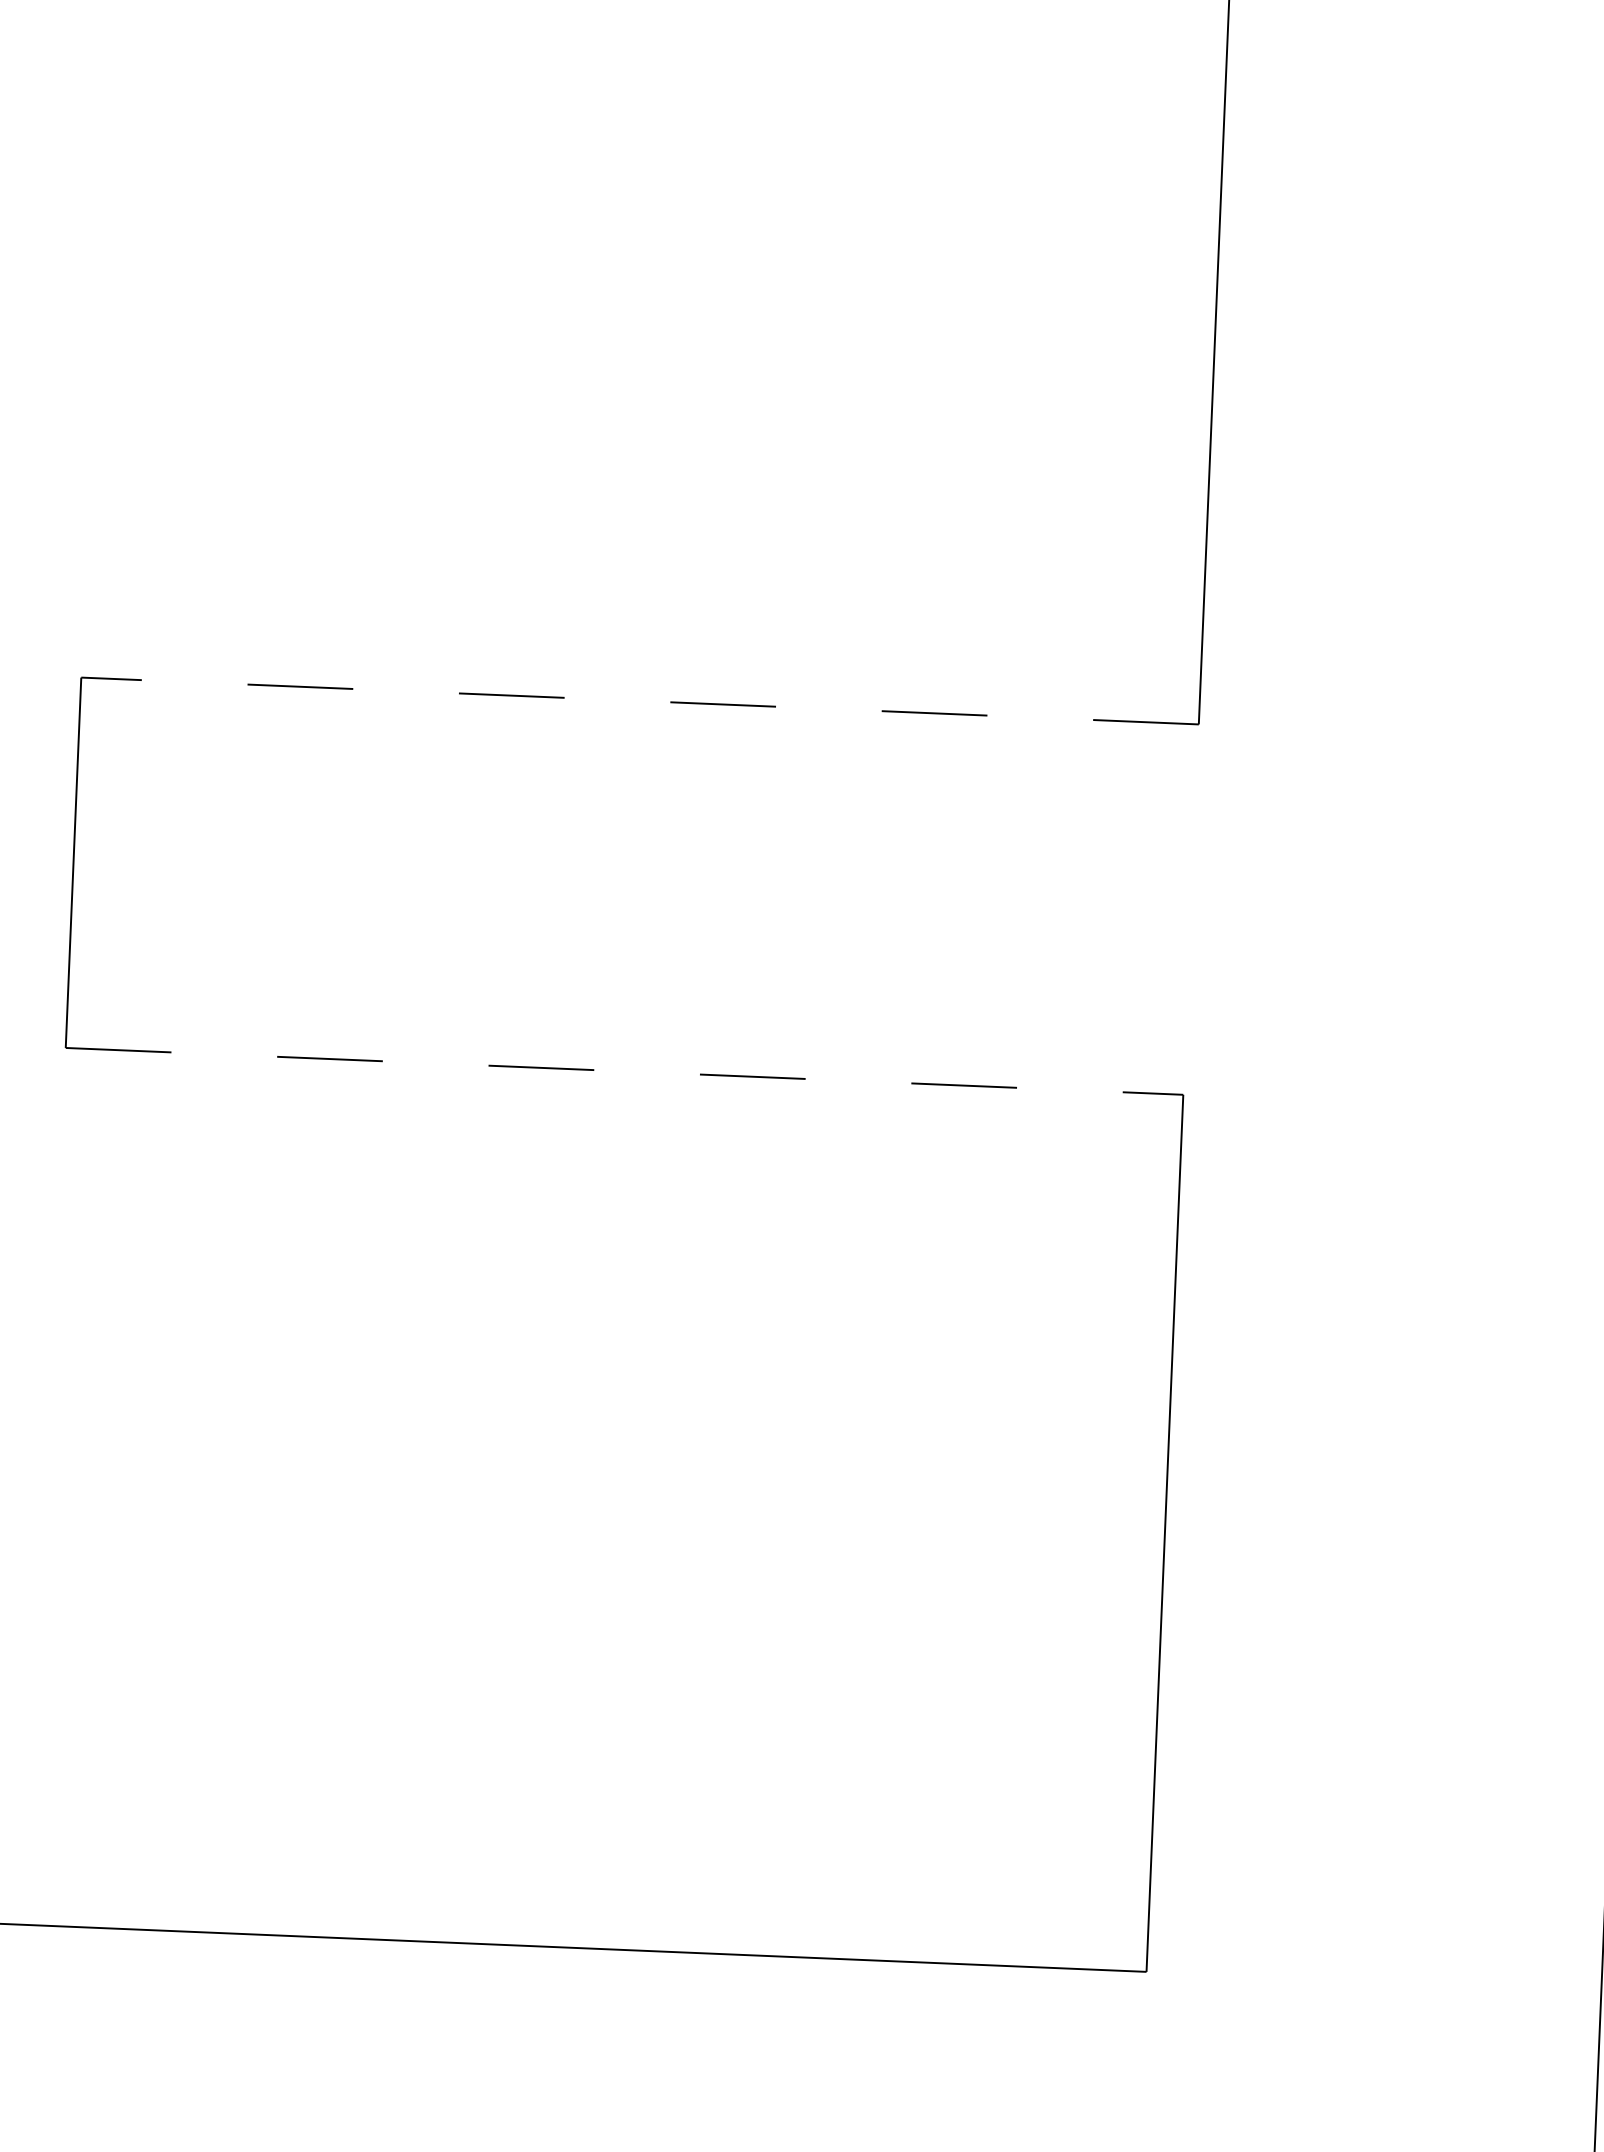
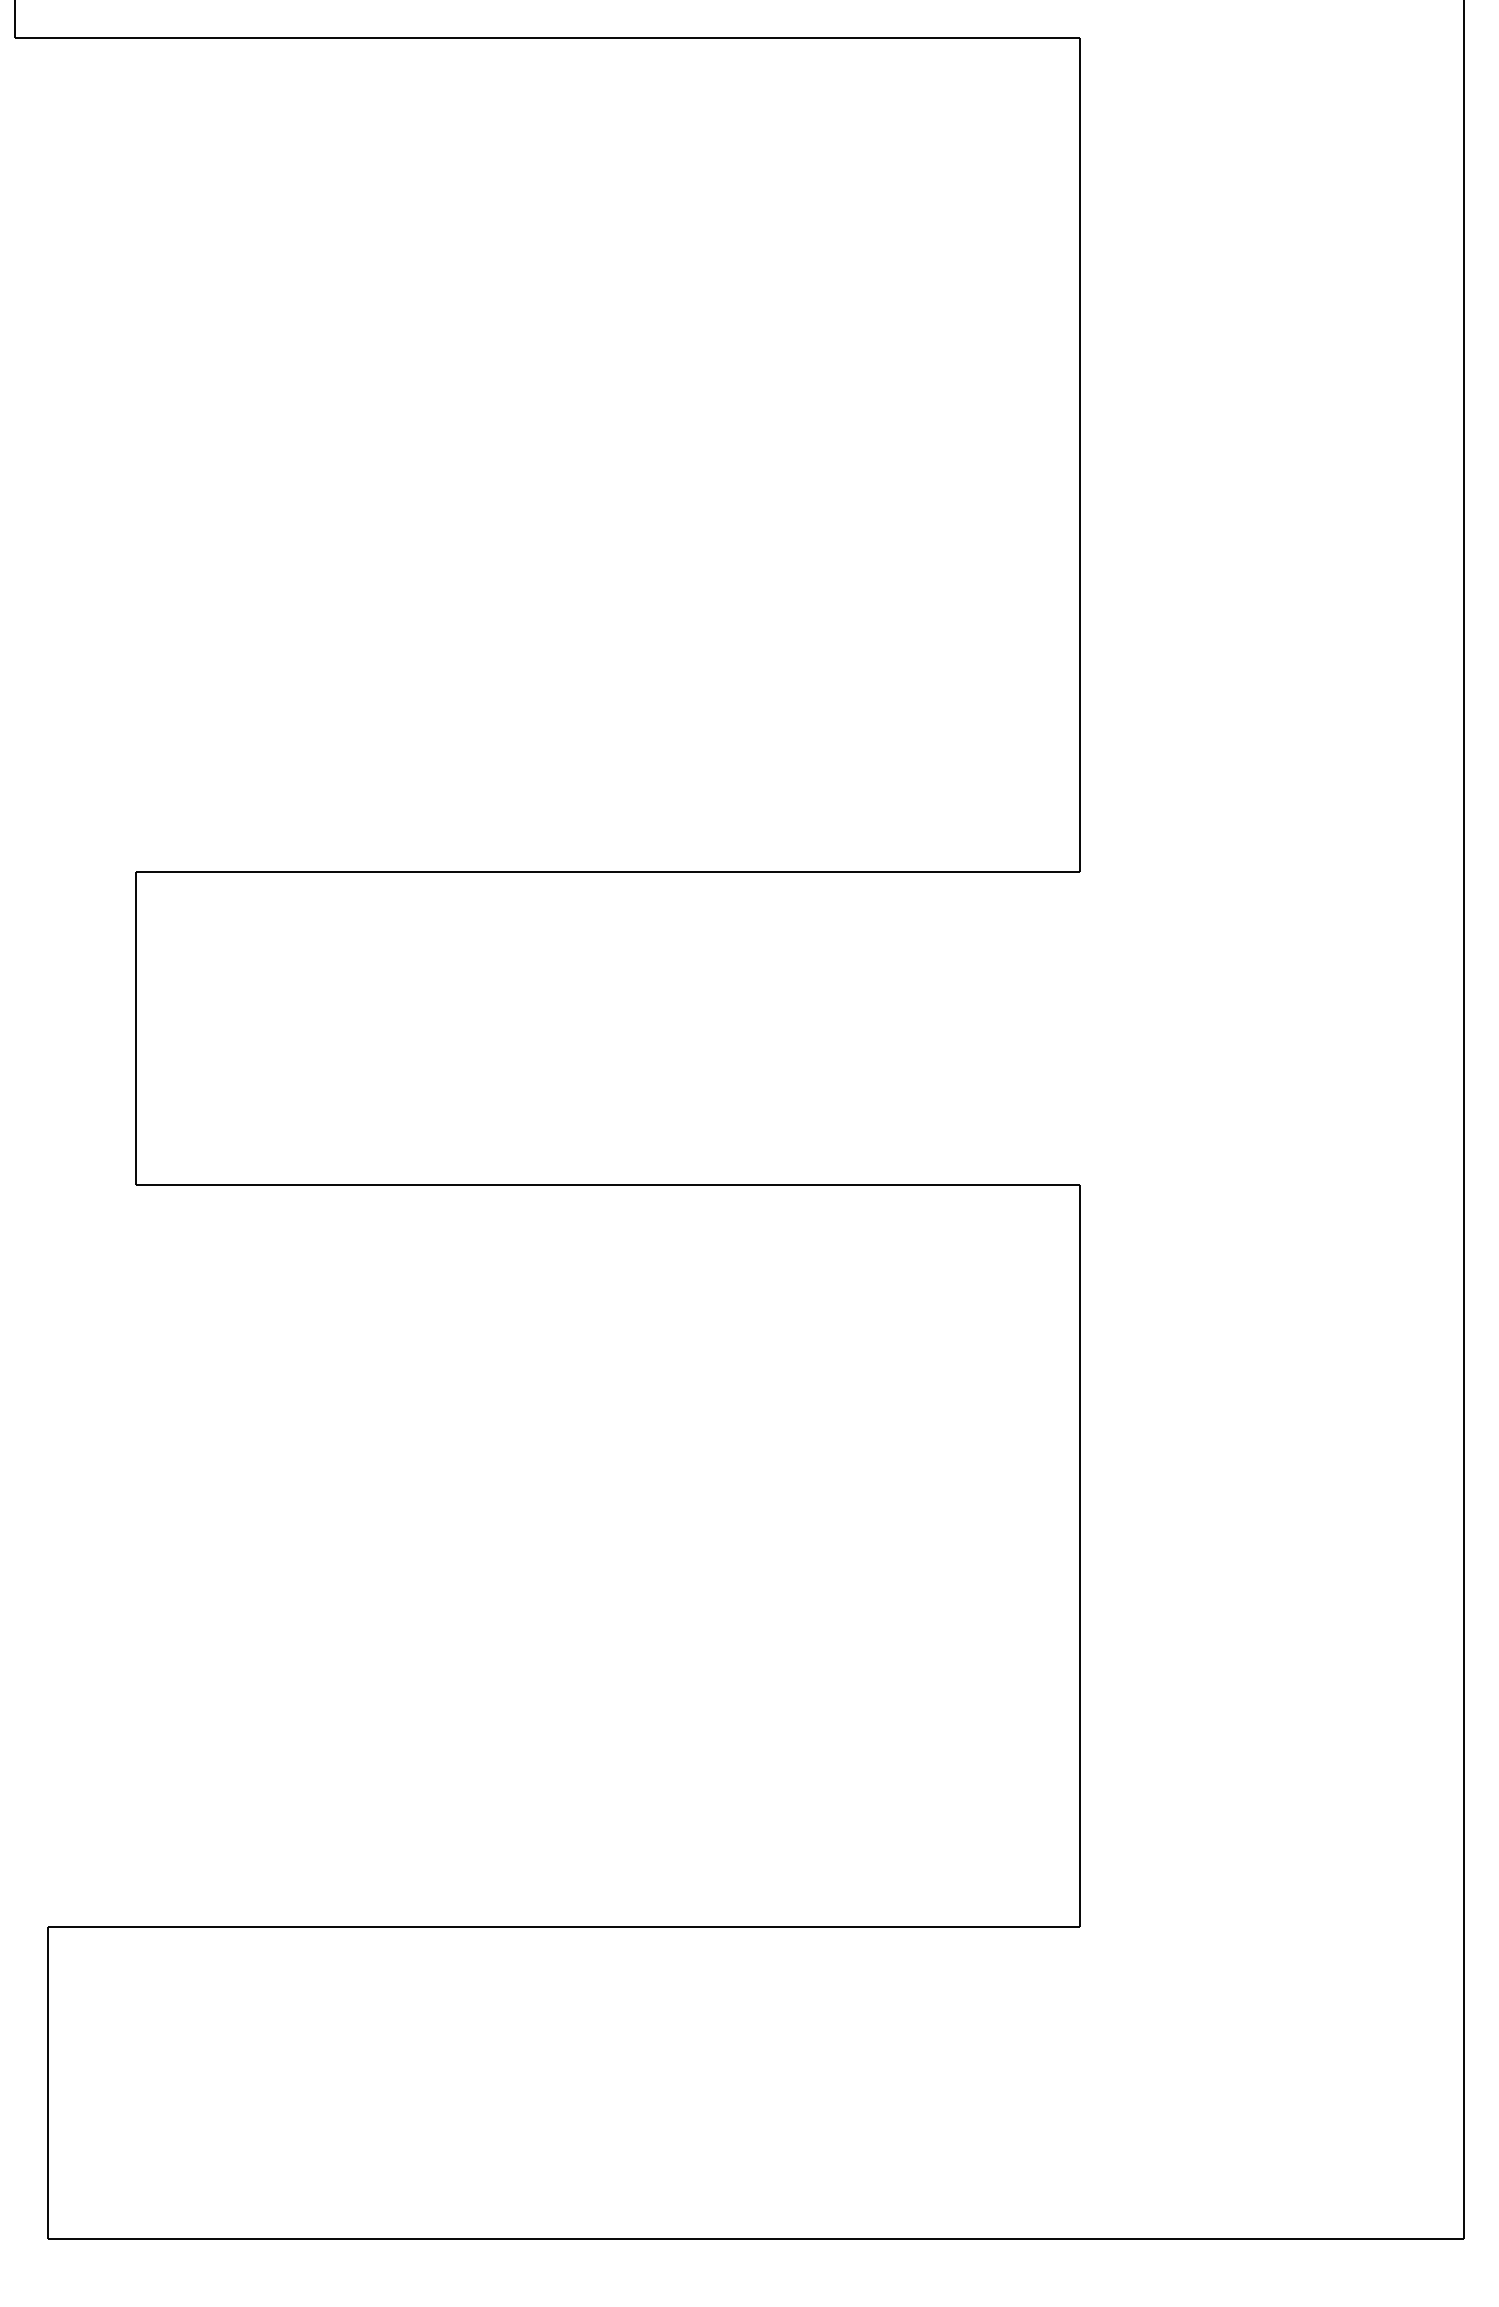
line: (639, 701) -> (607, 872), dashed -> solid
line: (625, 1071) -> (608, 1185), dashed -> solid

